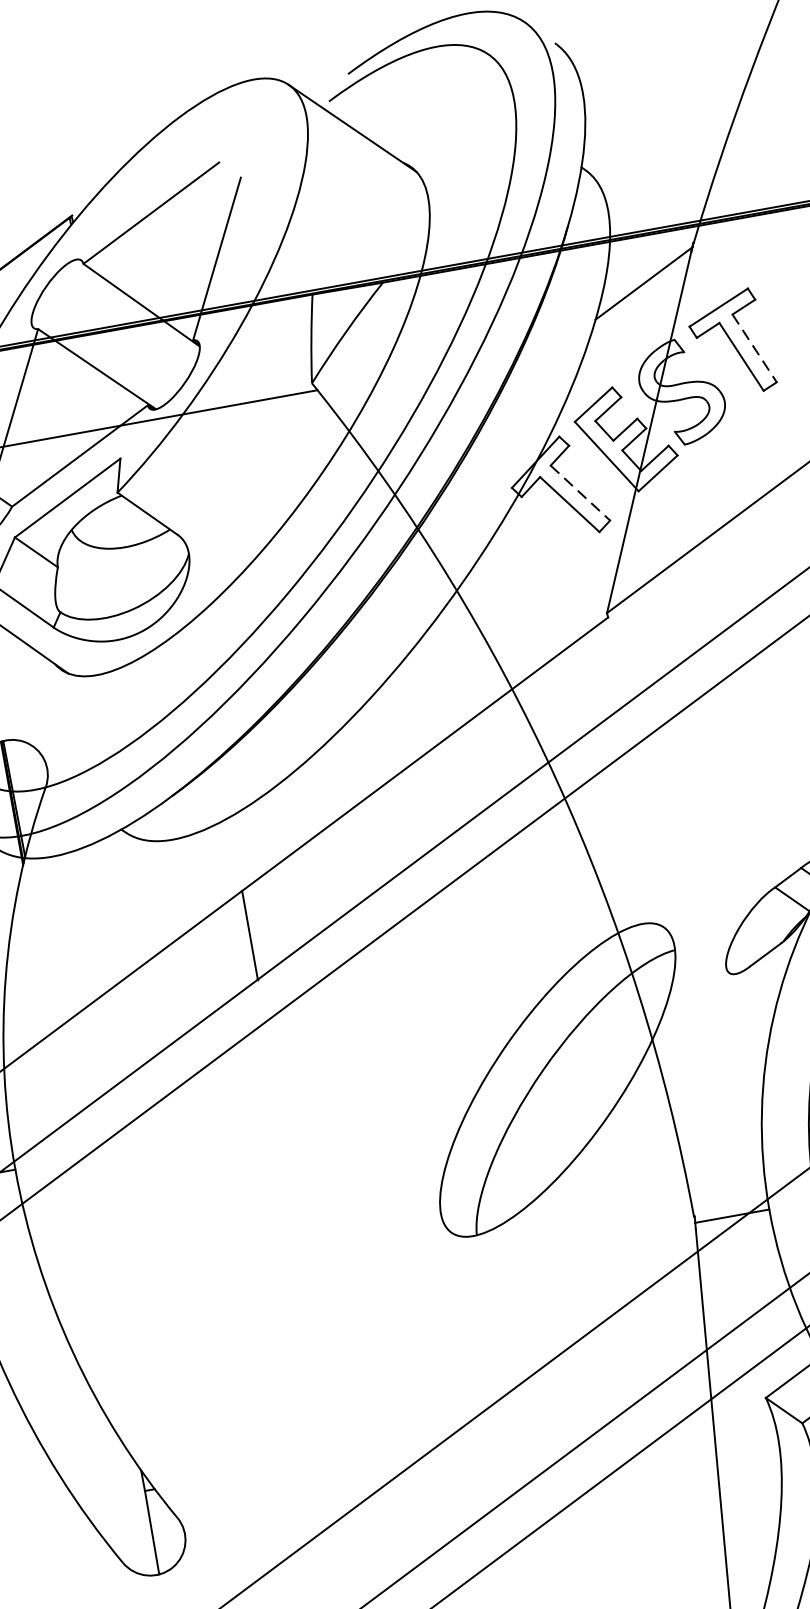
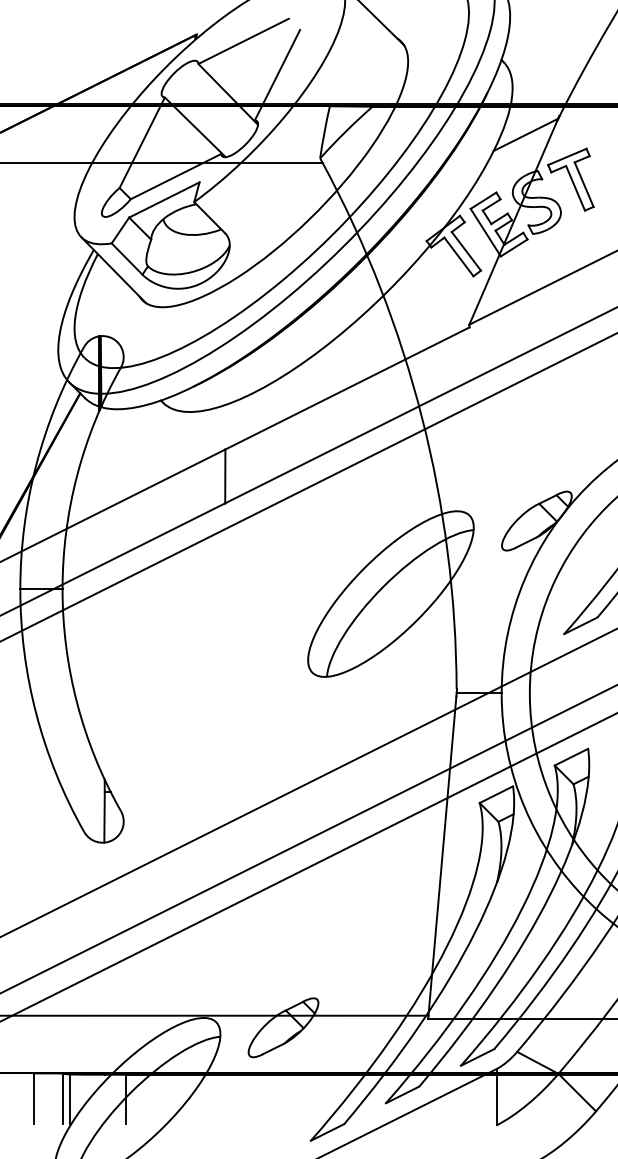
line: (755, 349) -> (584, 185), dashed -> solid
line: (580, 493) -> (466, 251), dashed -> solid

